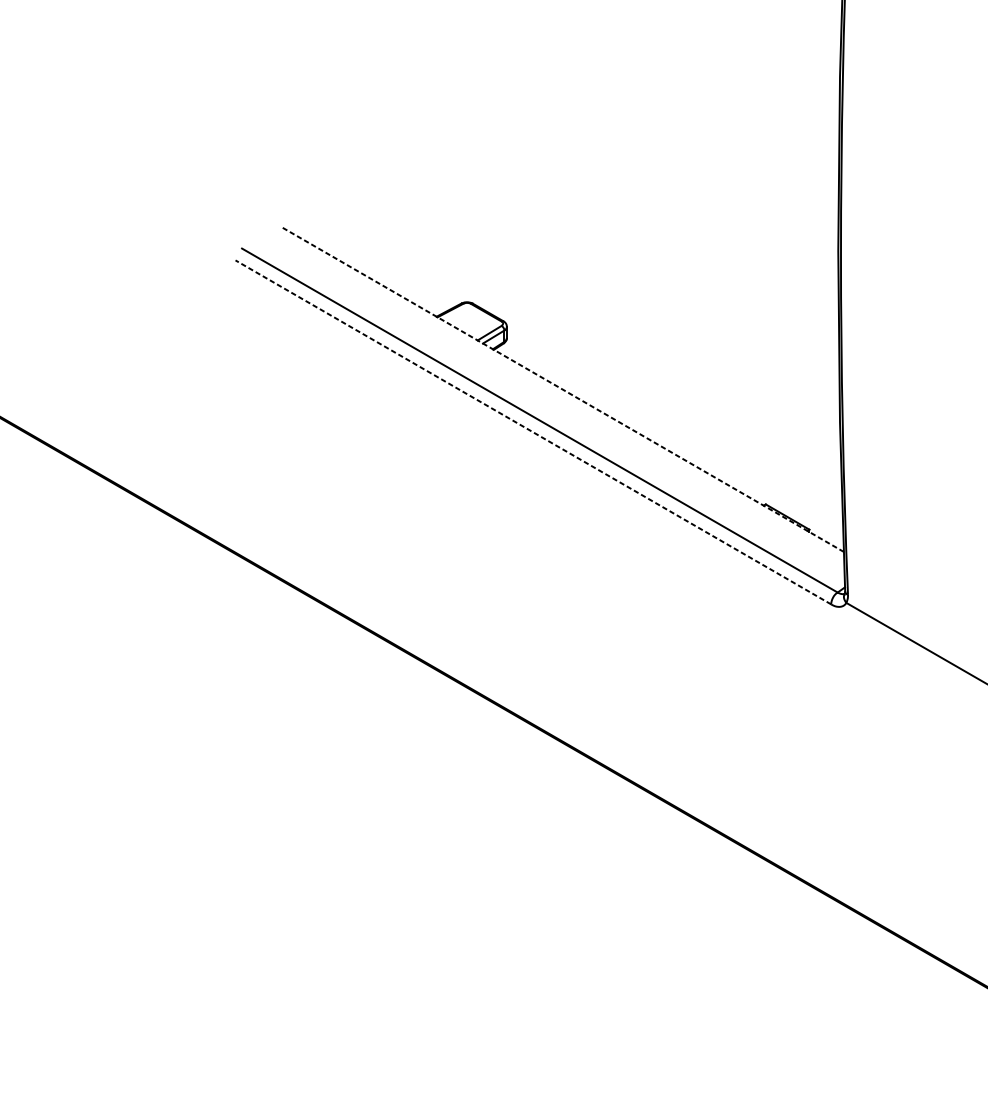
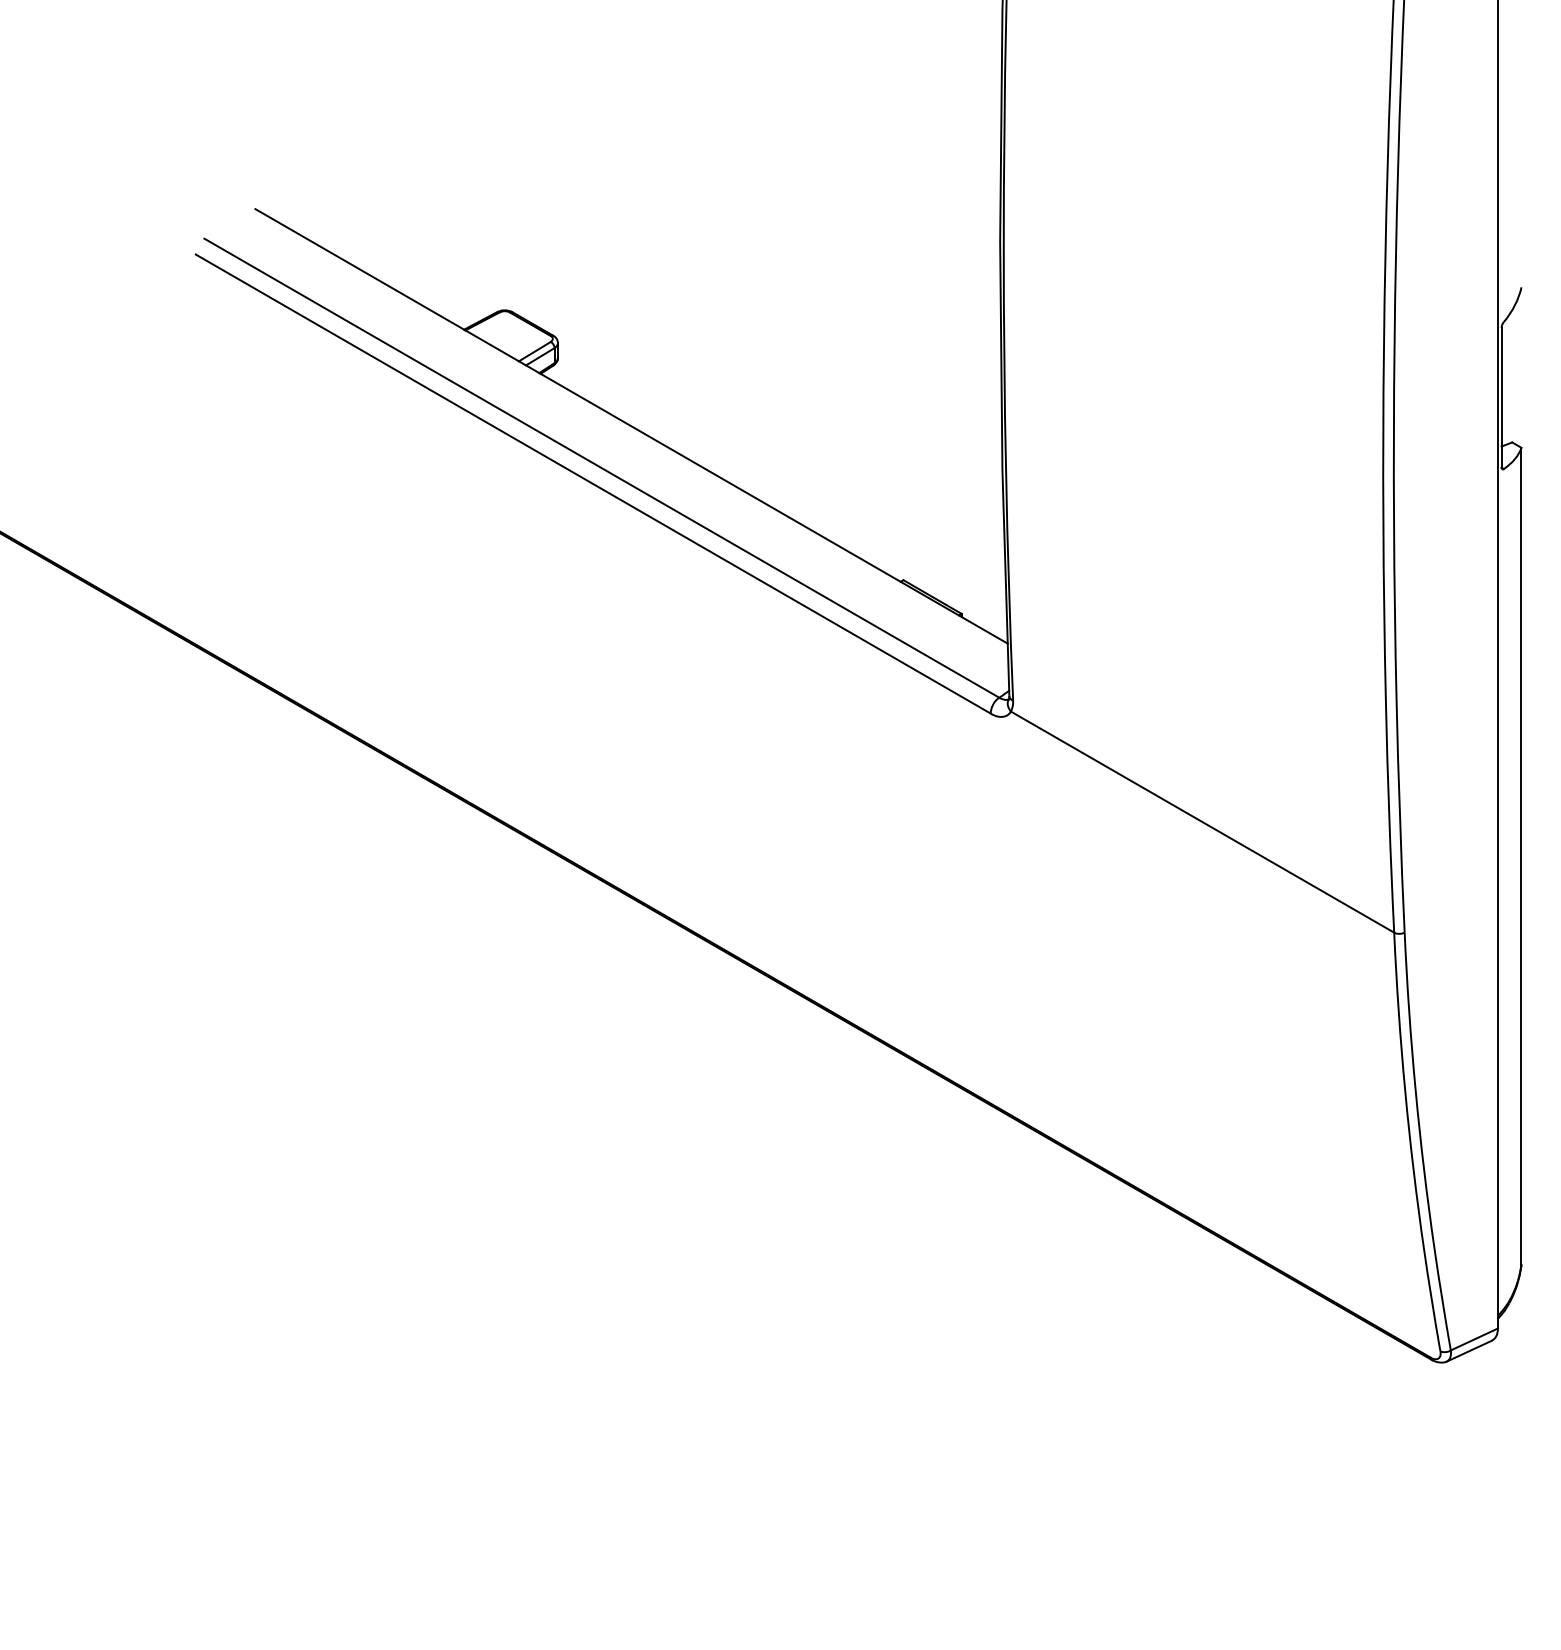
line: (562, 389) -> (631, 426), dashed -> solid
line: (532, 432) -> (592, 483), dashed -> solid

